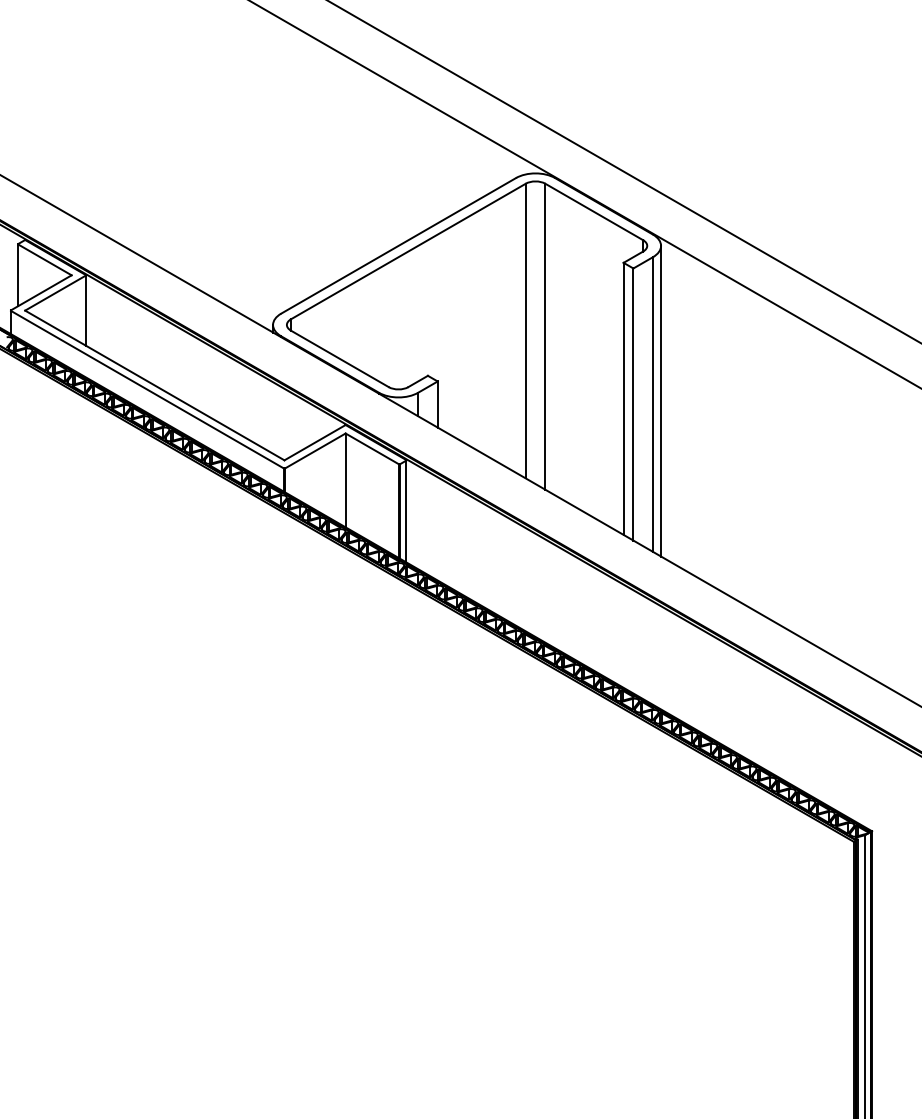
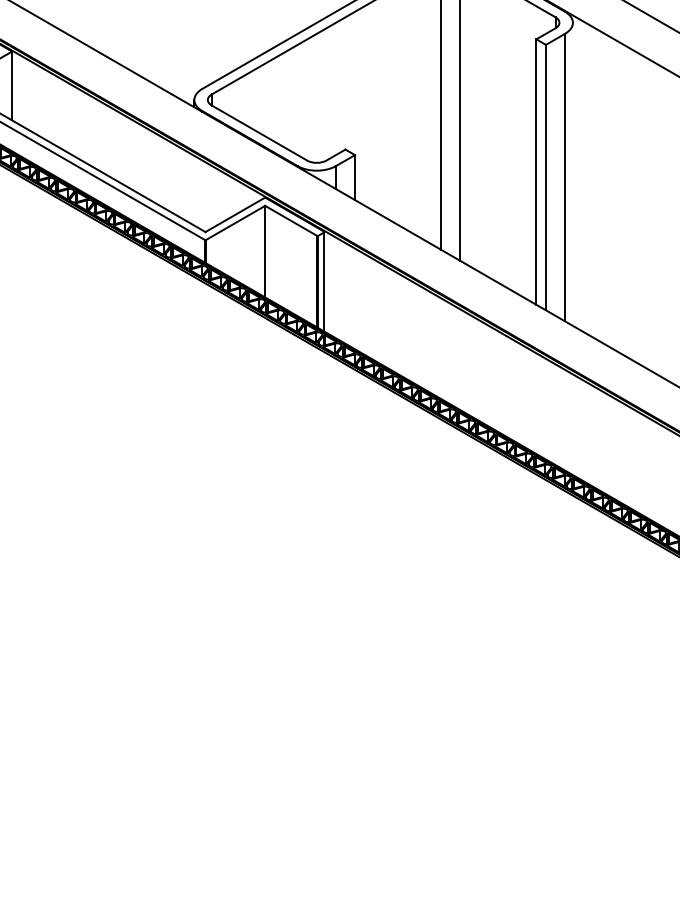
line: (661, 400) -> (573, 173), removed

